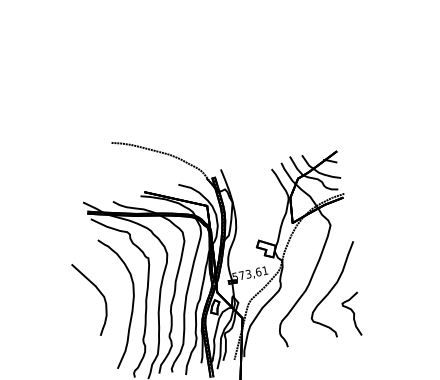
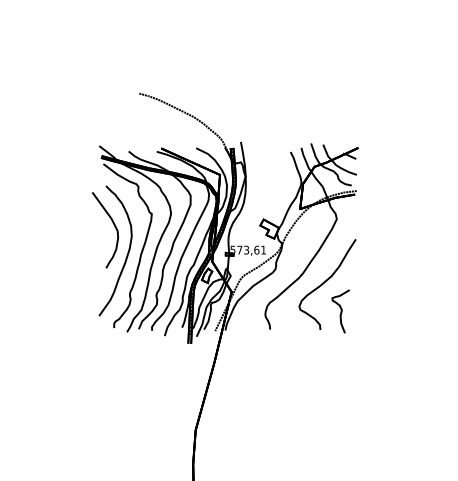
curve: (99, 292) -> (113, 225), moved

